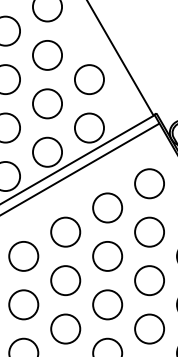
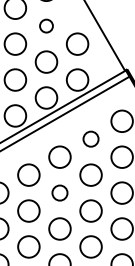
circle: (47, 54) -> (46, 25), size x0.6
circle: (106, 206) -> (90, 138), size x0.7
circle: (65, 279) -> (59, 192), size x0.7

